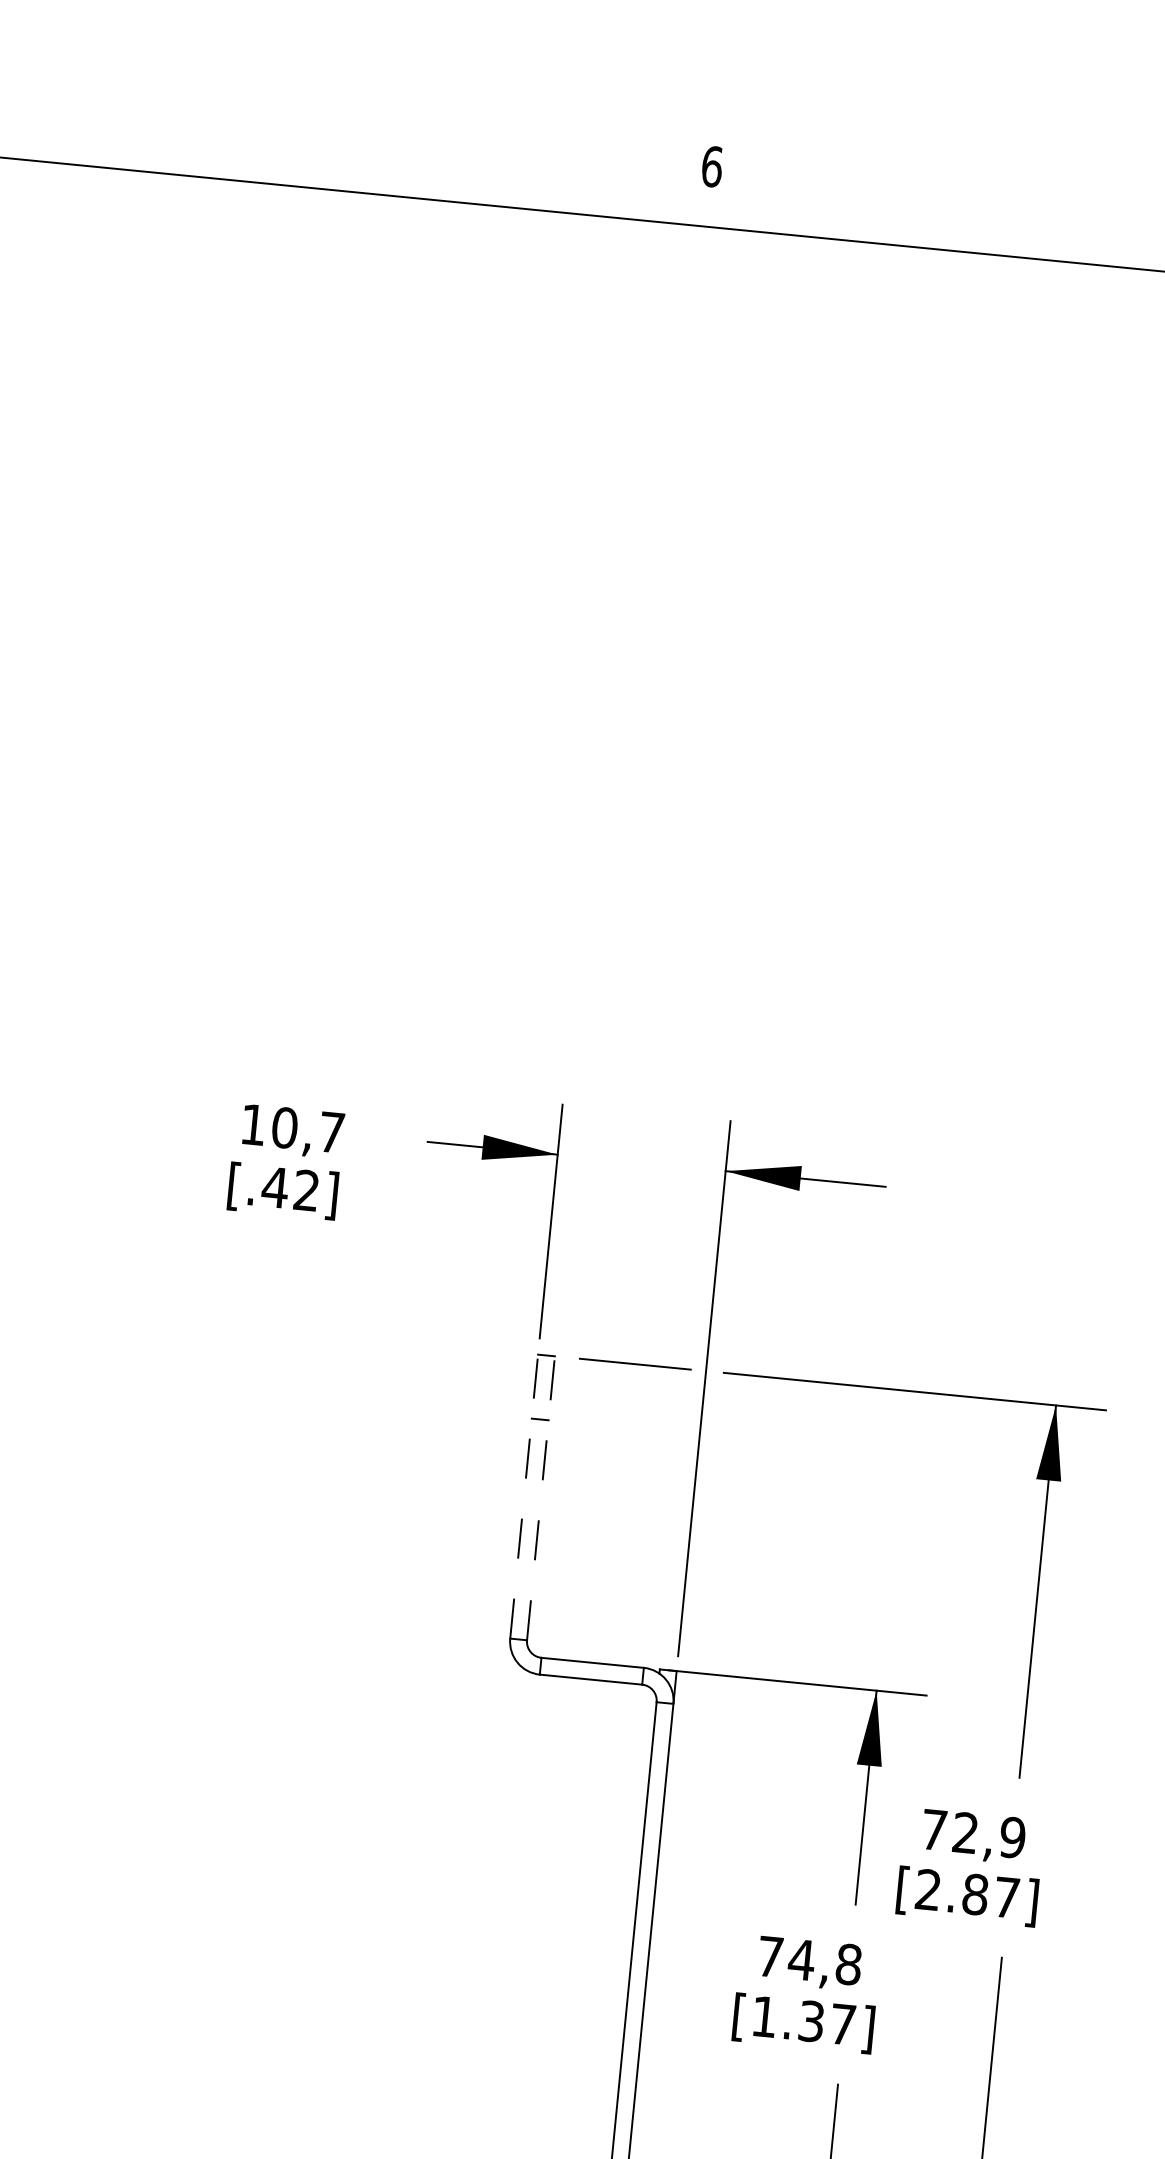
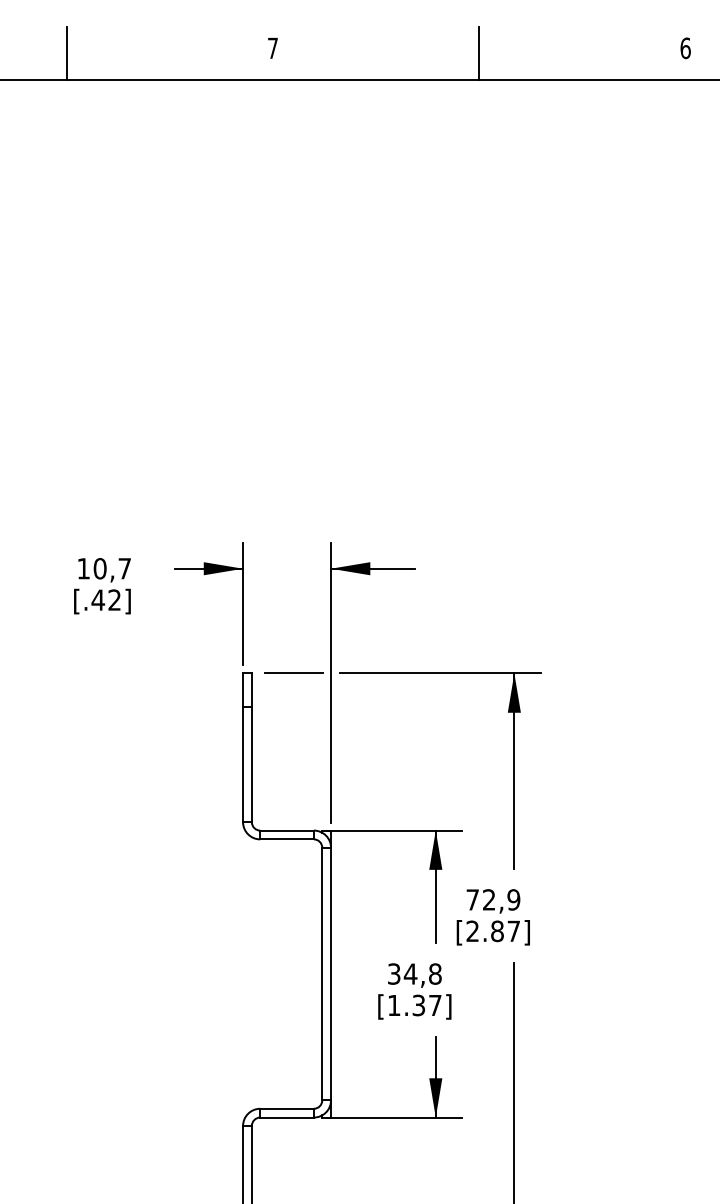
line: (317, 137) -> (66, 53), added
text: (711, 166) -> (272, 48), 6 -> 7
line: (1105, 215) -> (479, 53), added
line: (525, 1496) -> (243, 747), dashed -> solid
line: (540, 1497) -> (251, 747), dashed -> solid
text: (771, 1955) -> (394, 973), 74,8 -> 34,8

